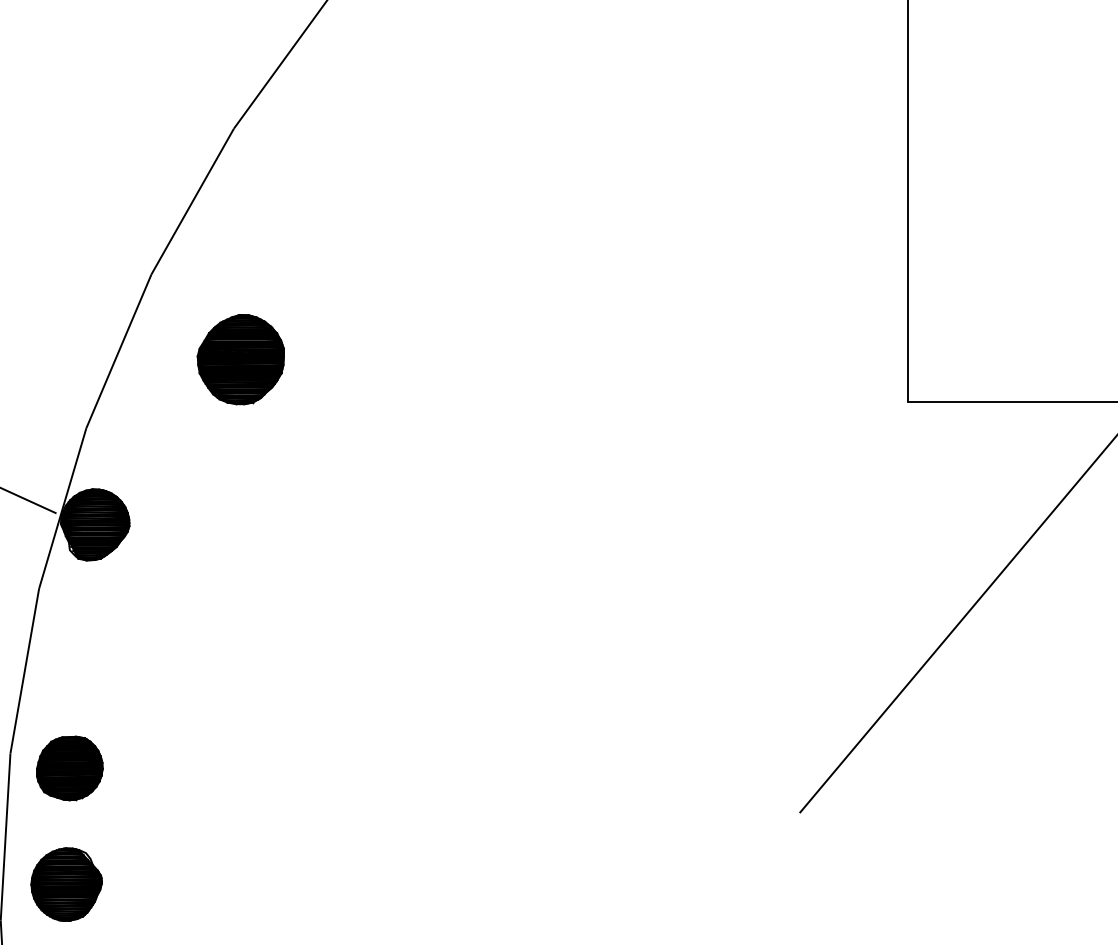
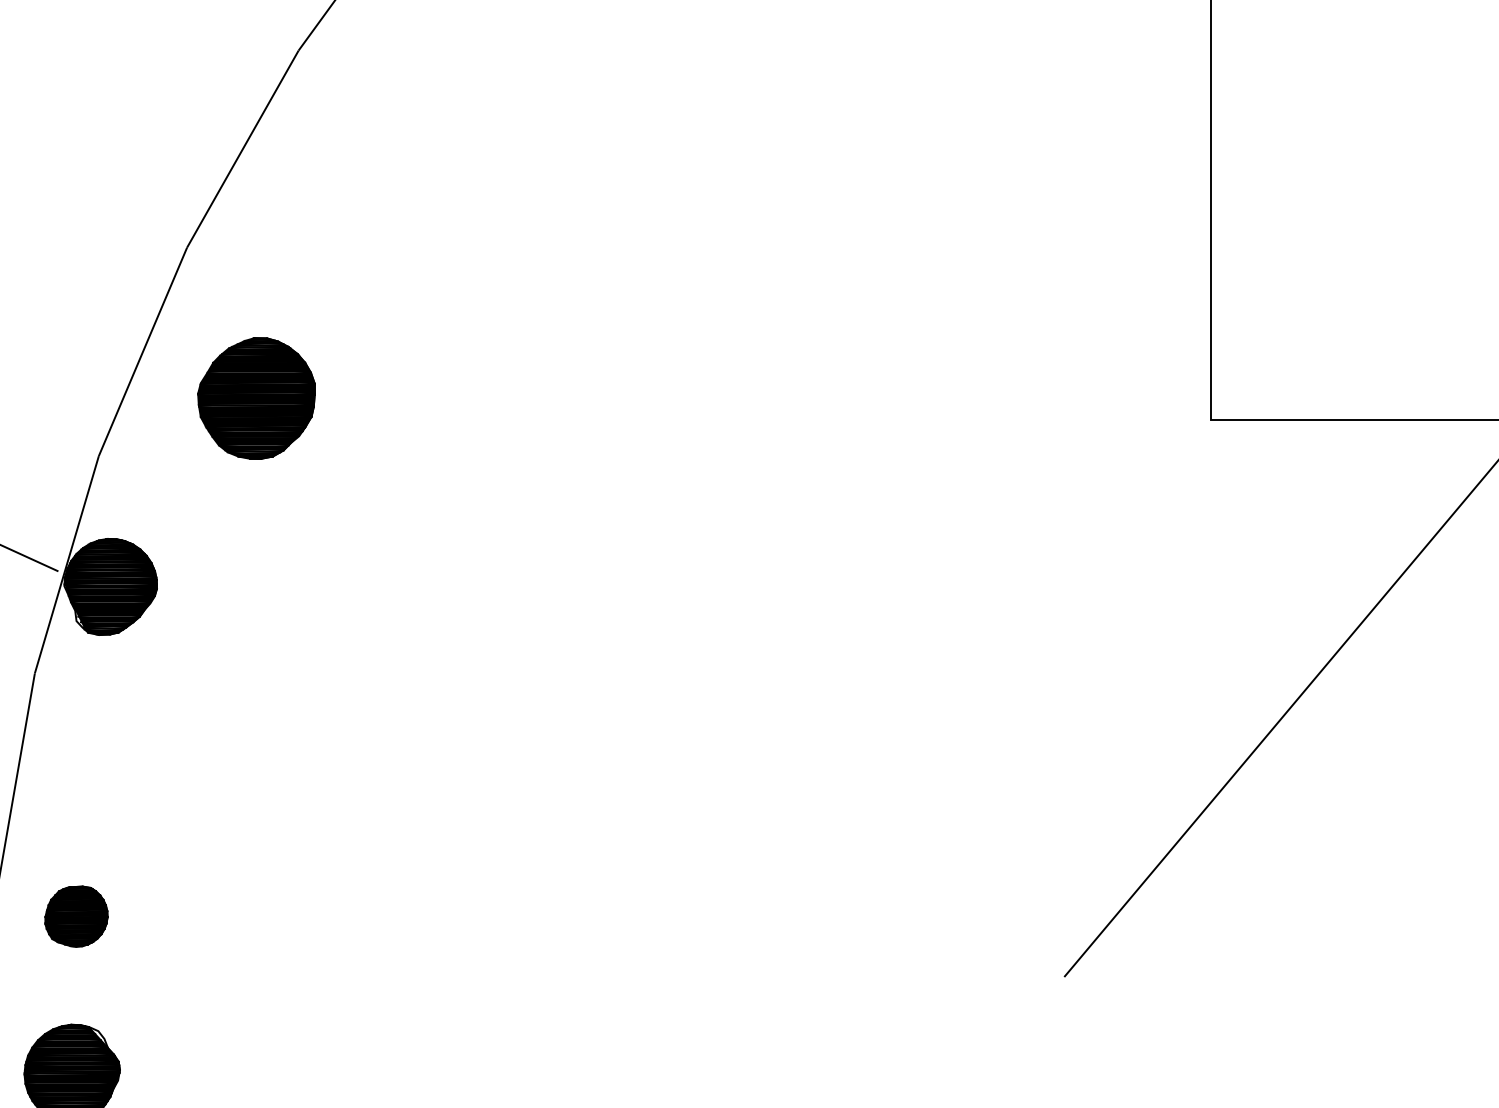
part: (240, 359) -> (256, 398), moved
part: (69, 768) -> (76, 916), size x0.7

